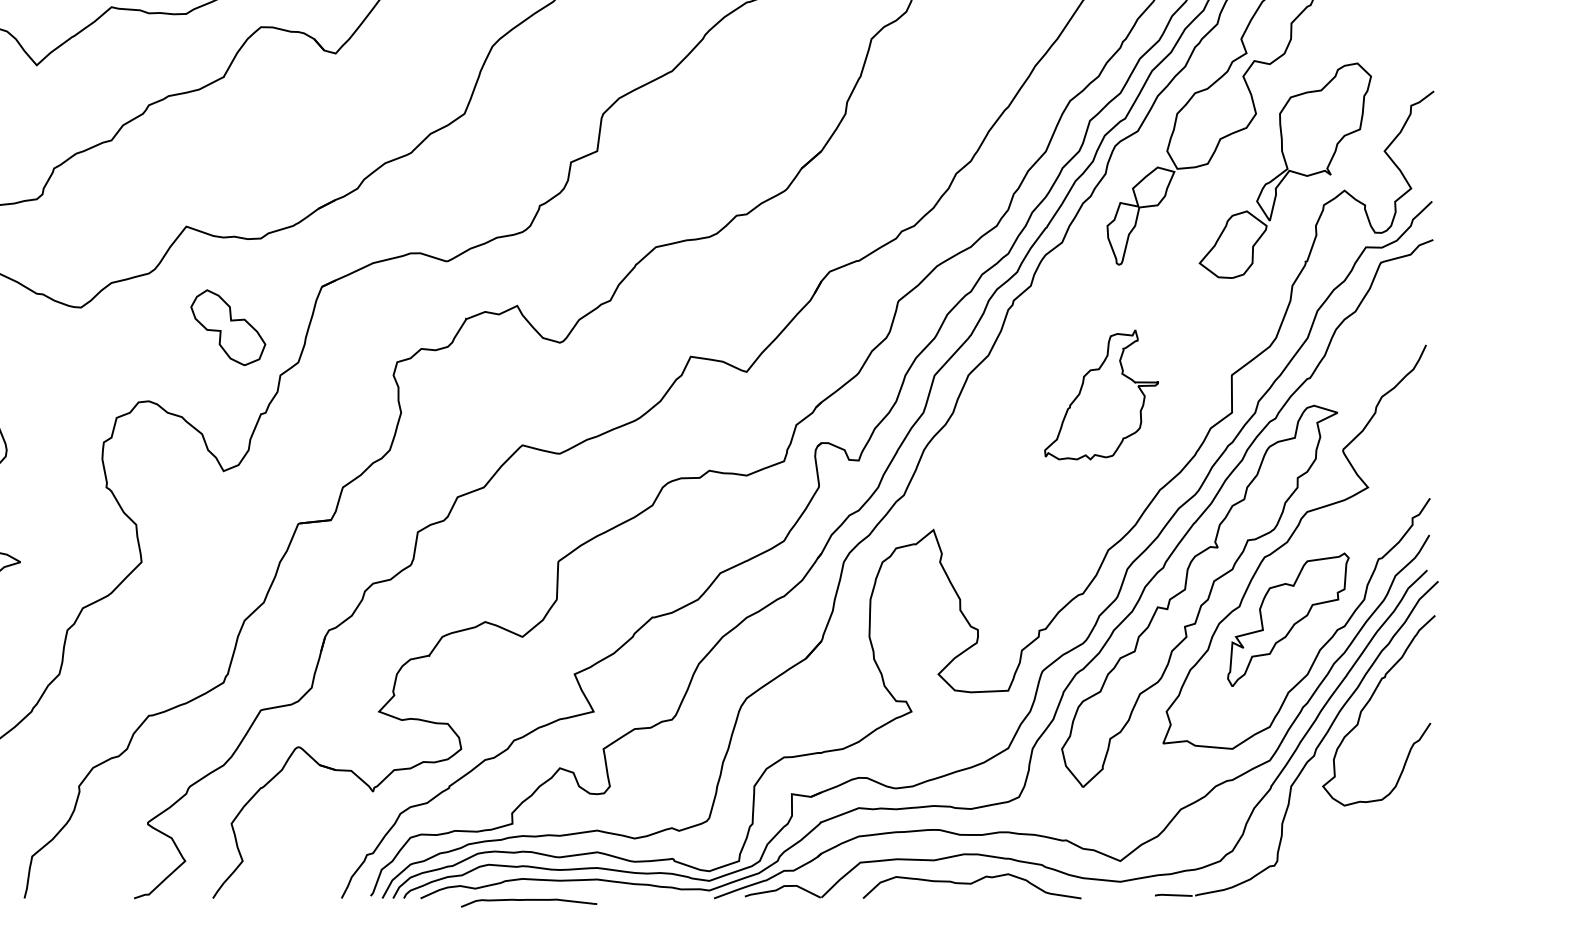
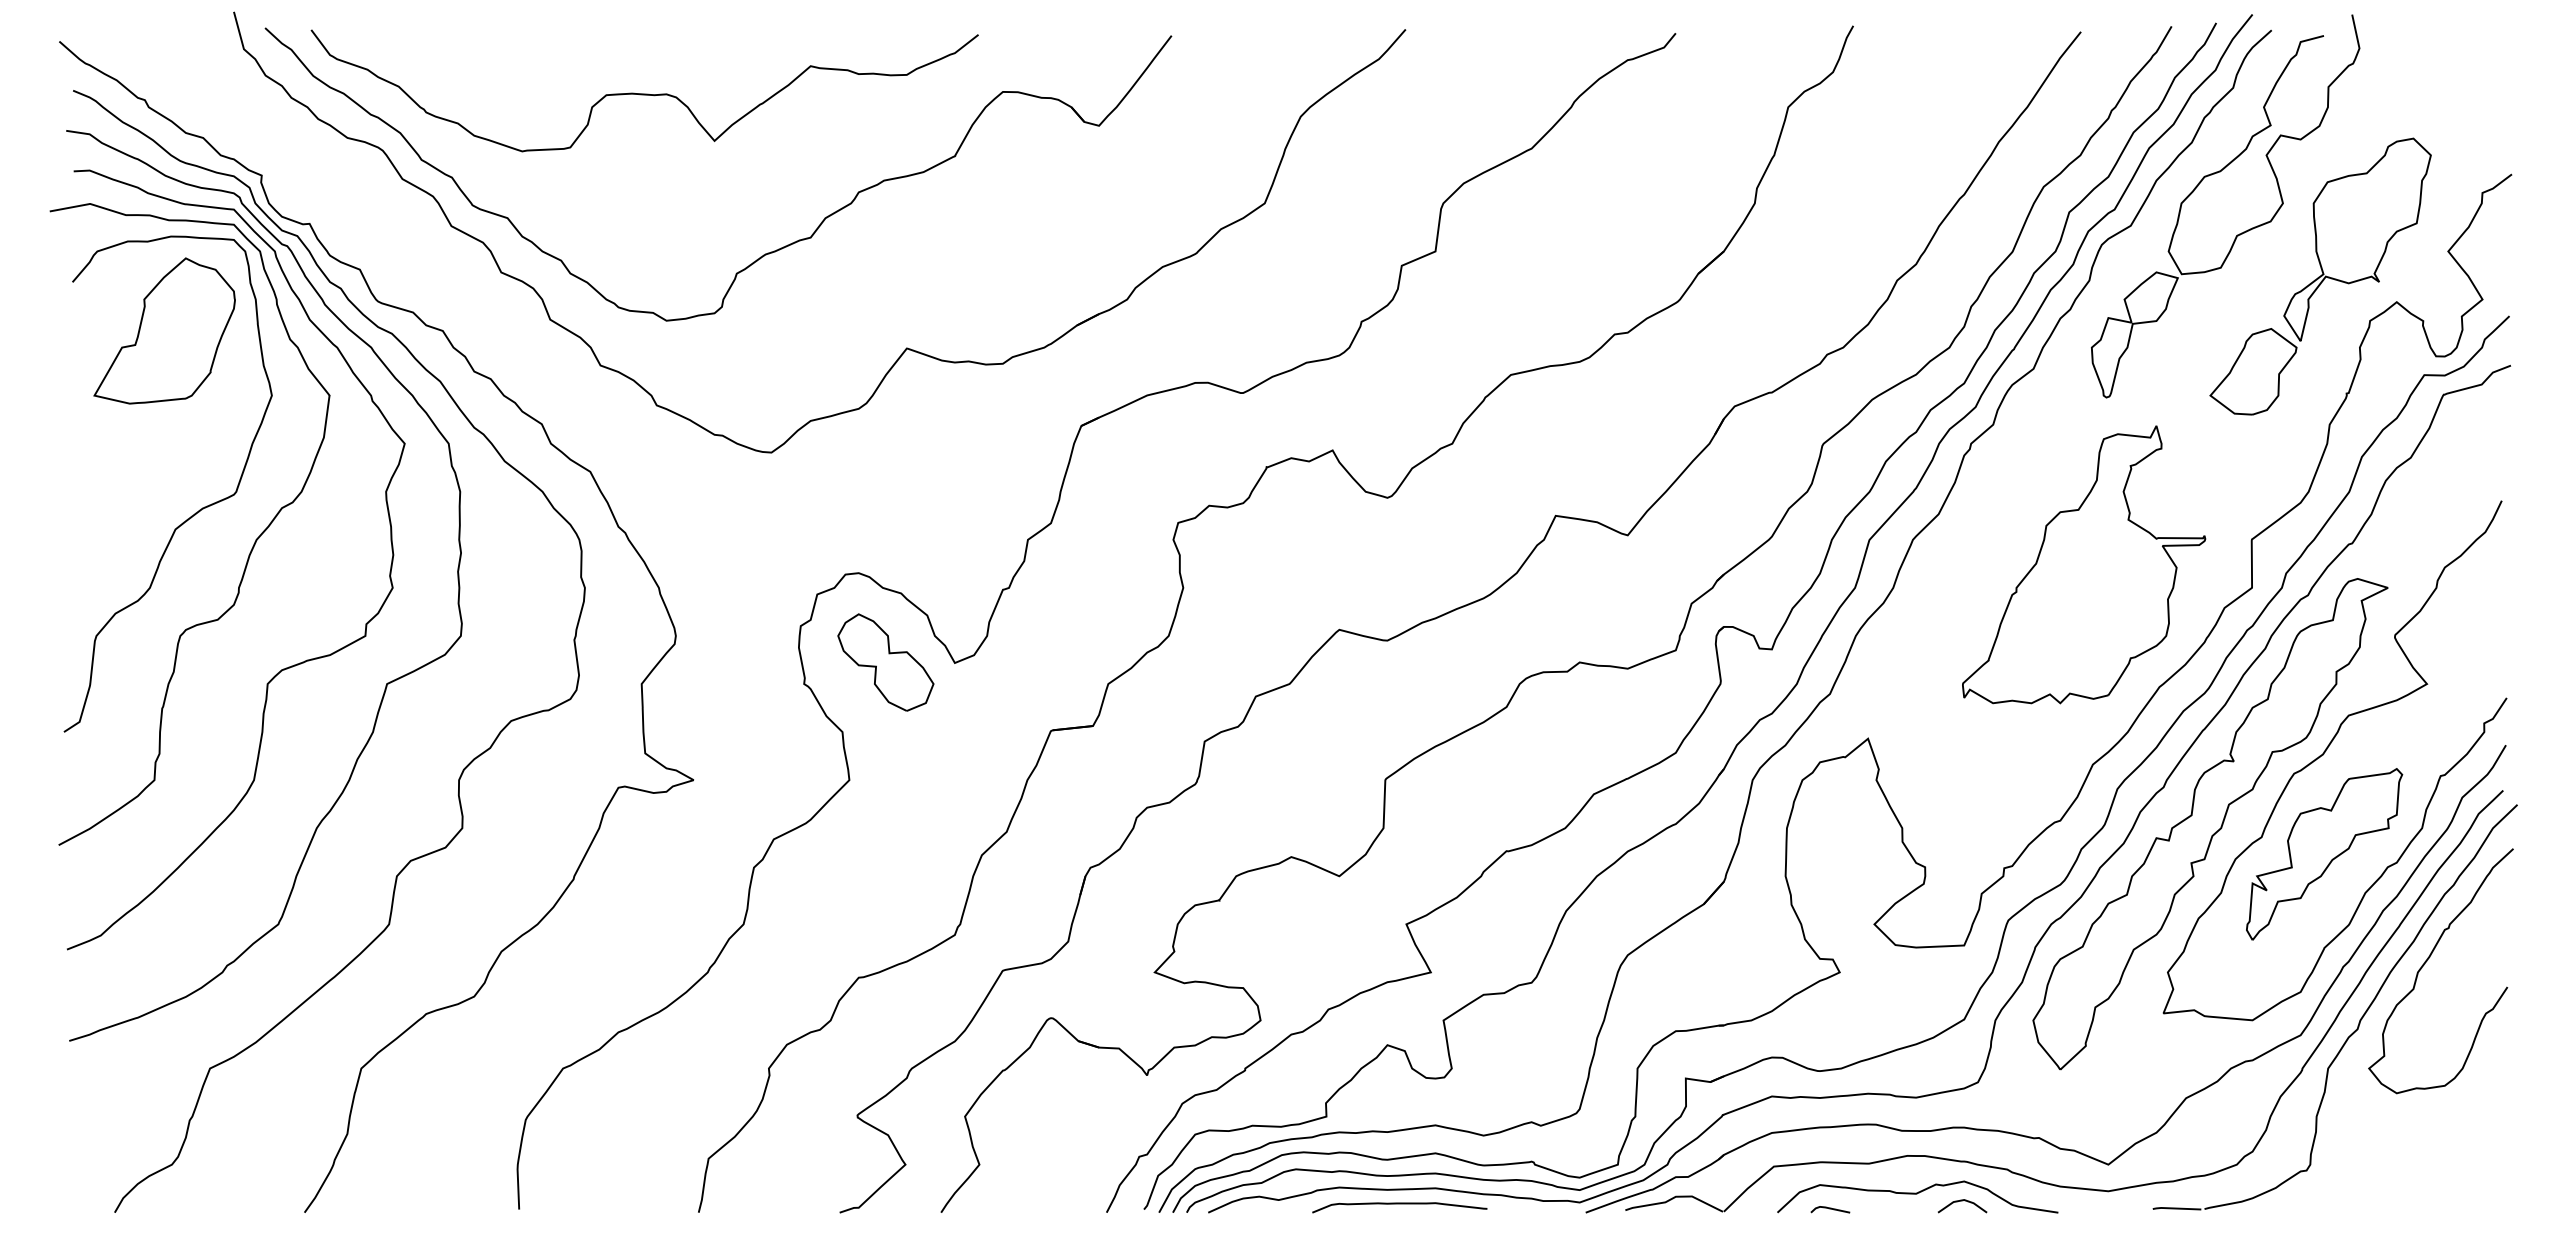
part: (228, 327) -> (885, 662), moved
part: (1101, 394) -> (2084, 564), size x1.67
line: (1006, 889) -> (1962, 1201), added
line: (904, 895) -> (1830, 1209), added
curve: (528, 900) -> (1399, 1204), moved

